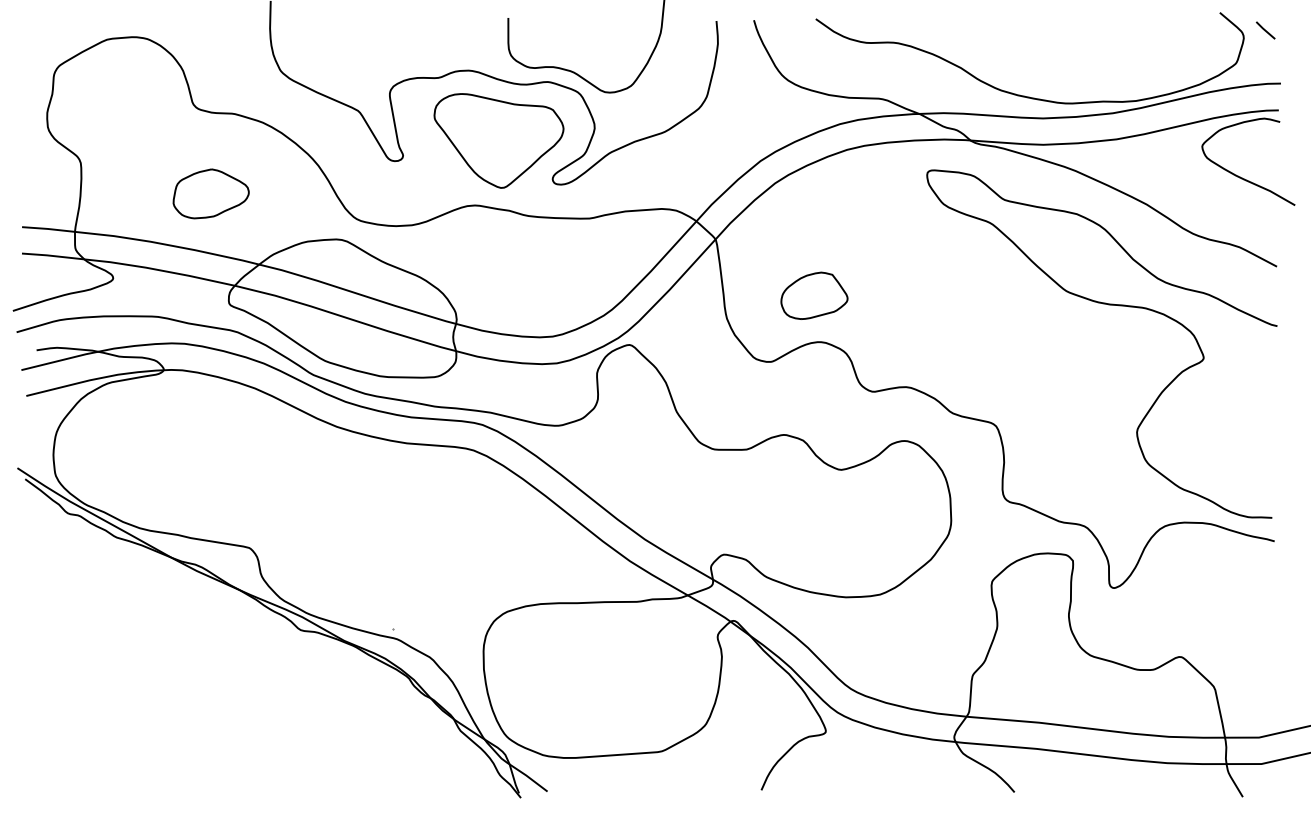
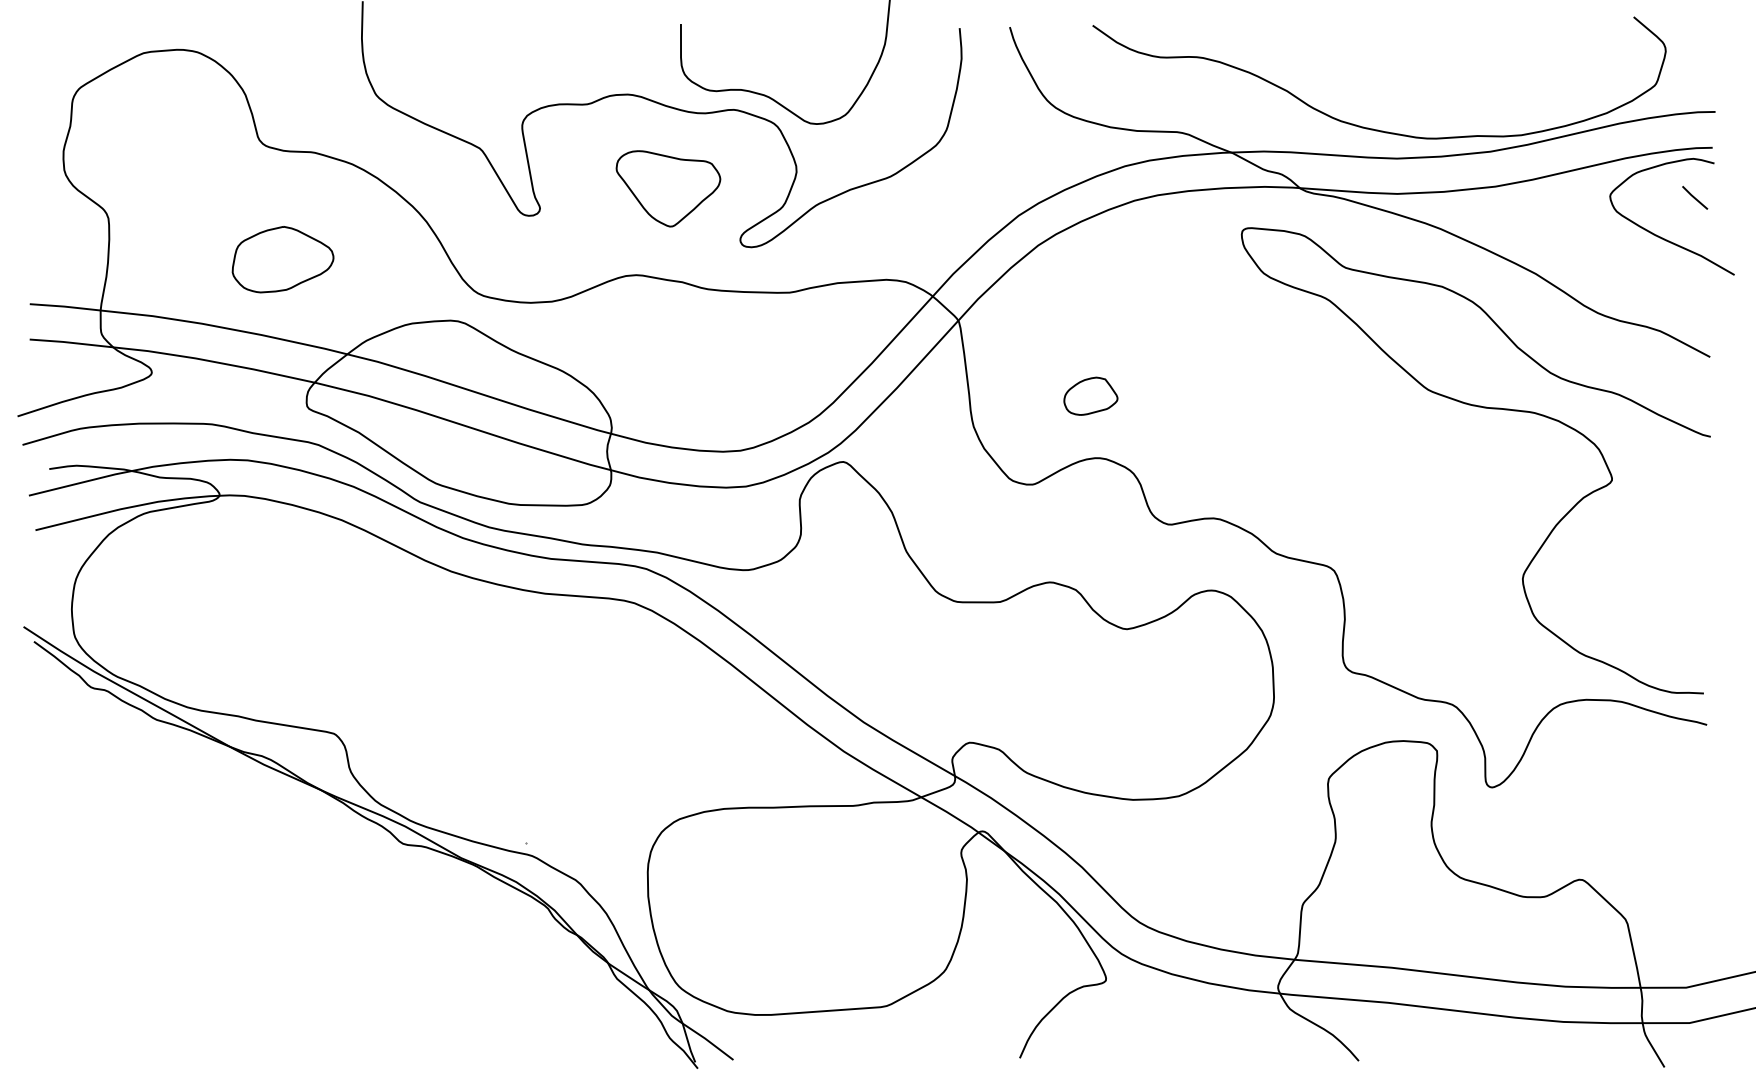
line: (1266, 30) -> (1695, 197), moved
part: (499, 140) -> (668, 188), size x0.6
part: (814, 296) -> (1090, 396), size x0.6

